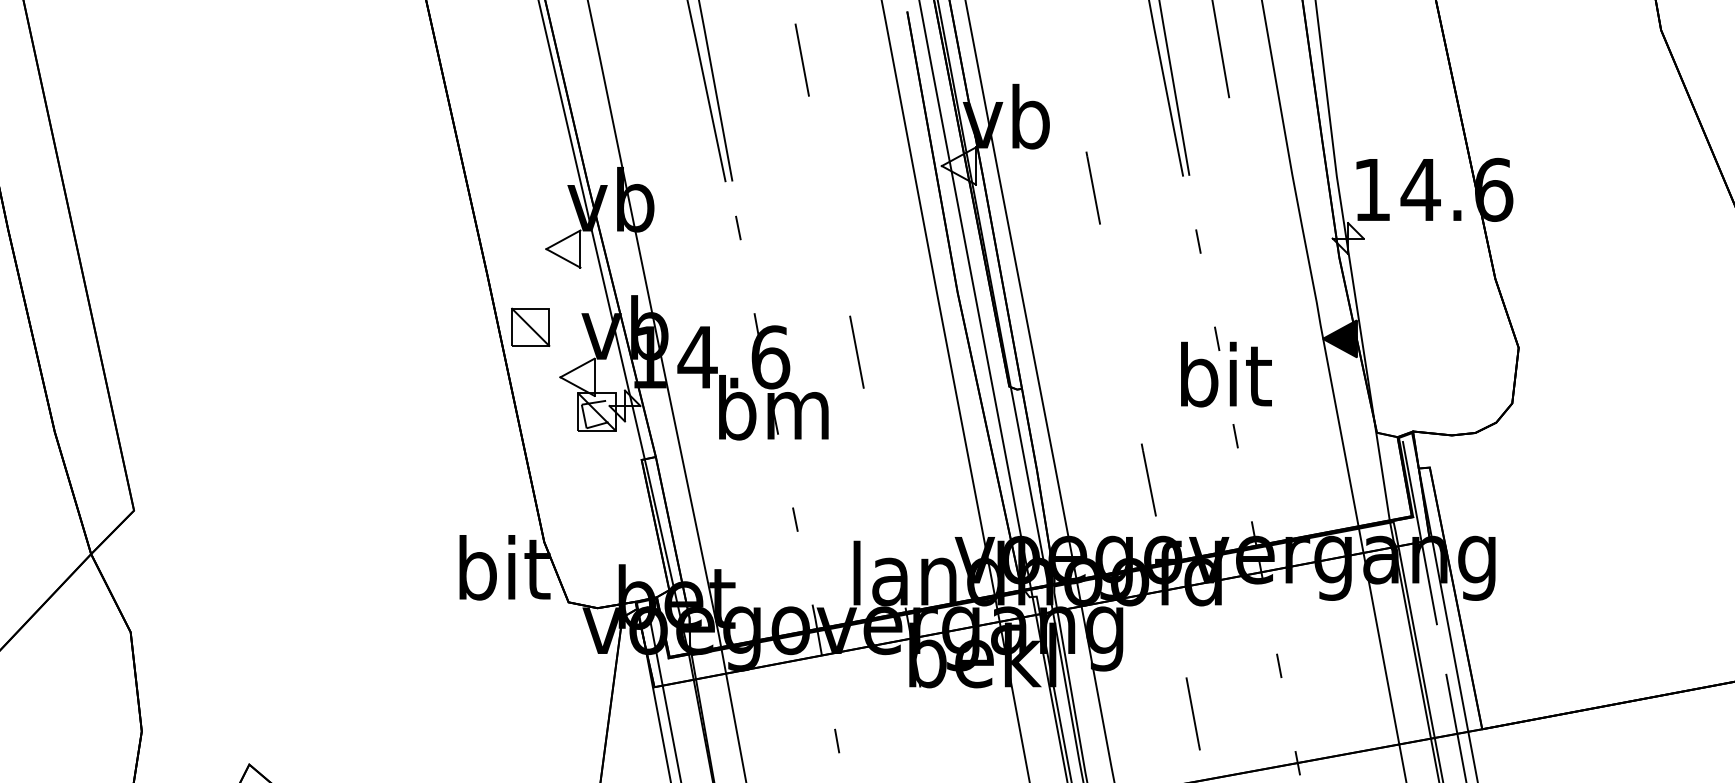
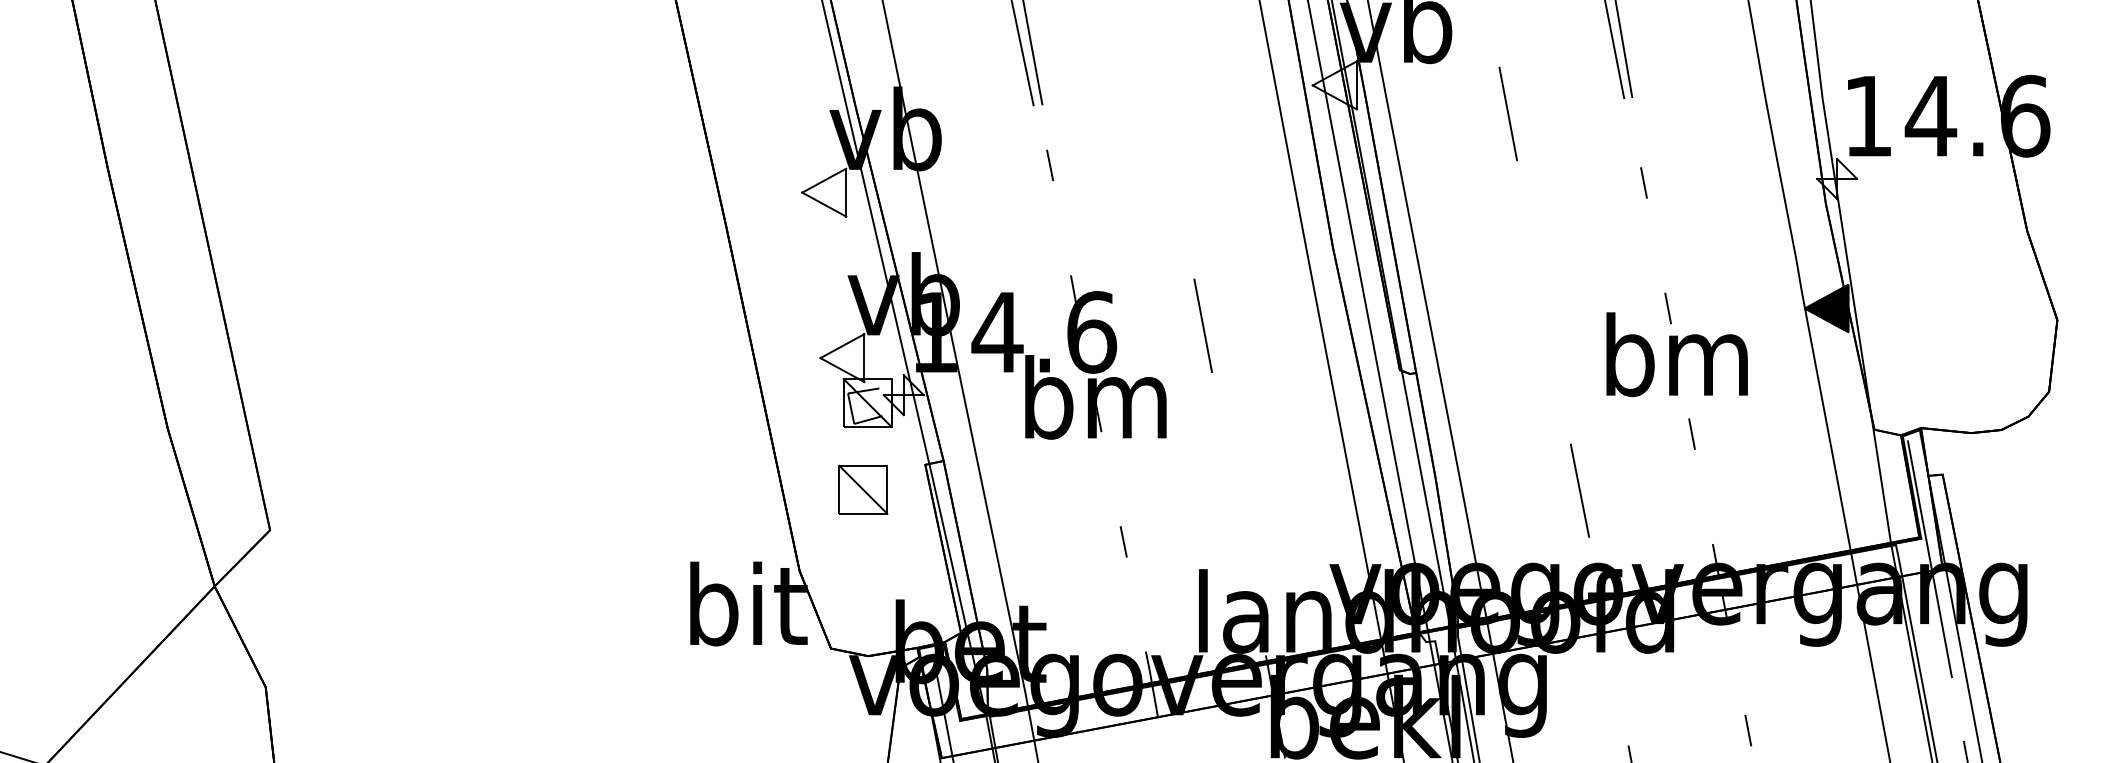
part: (530, 326) -> (863, 488), moved
text: (1223, 374) -> (1676, 354), bit -> bm

